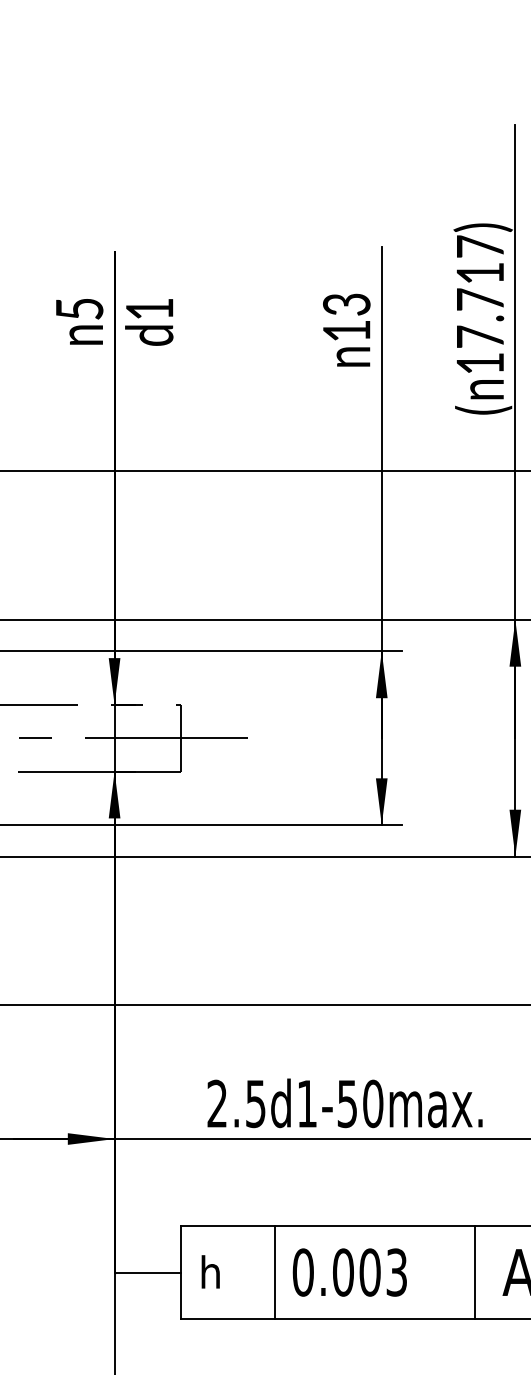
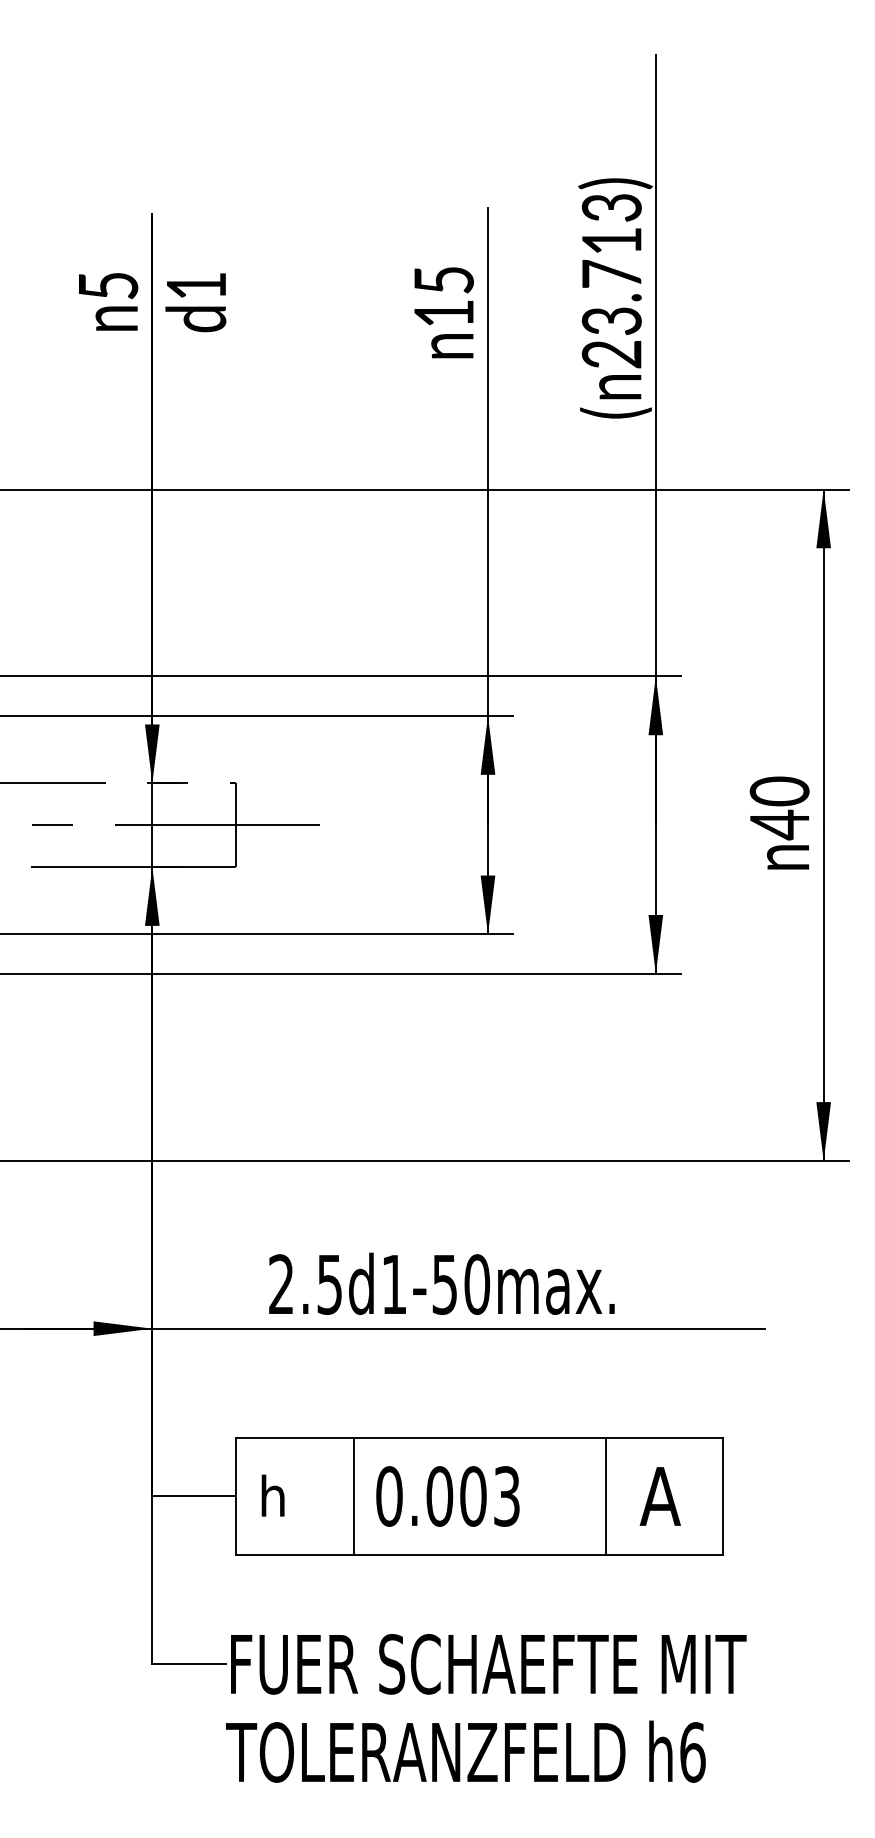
text: (346, 304) -> (443, 280), 13 -> 15
text: (480, 304) -> (611, 280), 17.717) -> 23.713)

